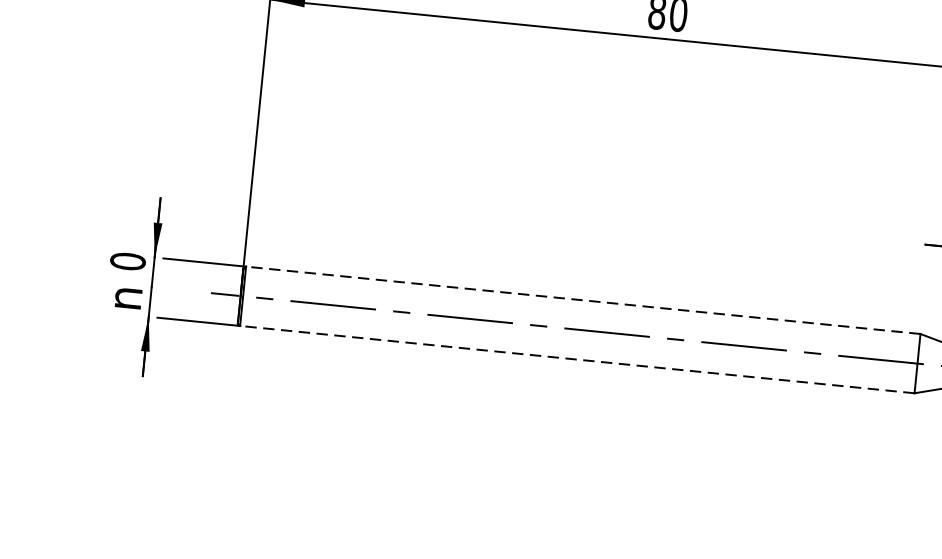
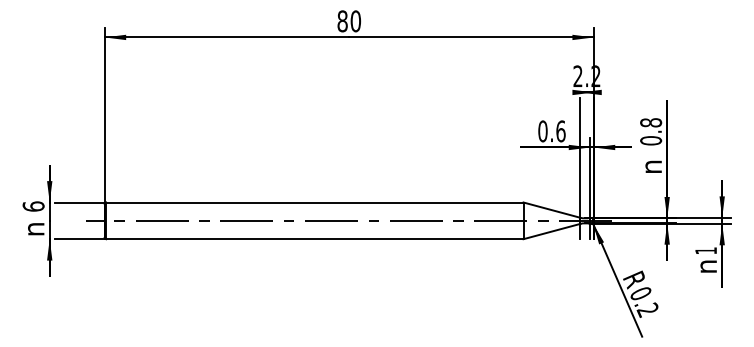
text: (127, 261) -> (33, 206), 0 -> 6
line: (582, 300) -> (314, 202), dashed -> solid
line: (576, 360) -> (314, 239), dashed -> solid

